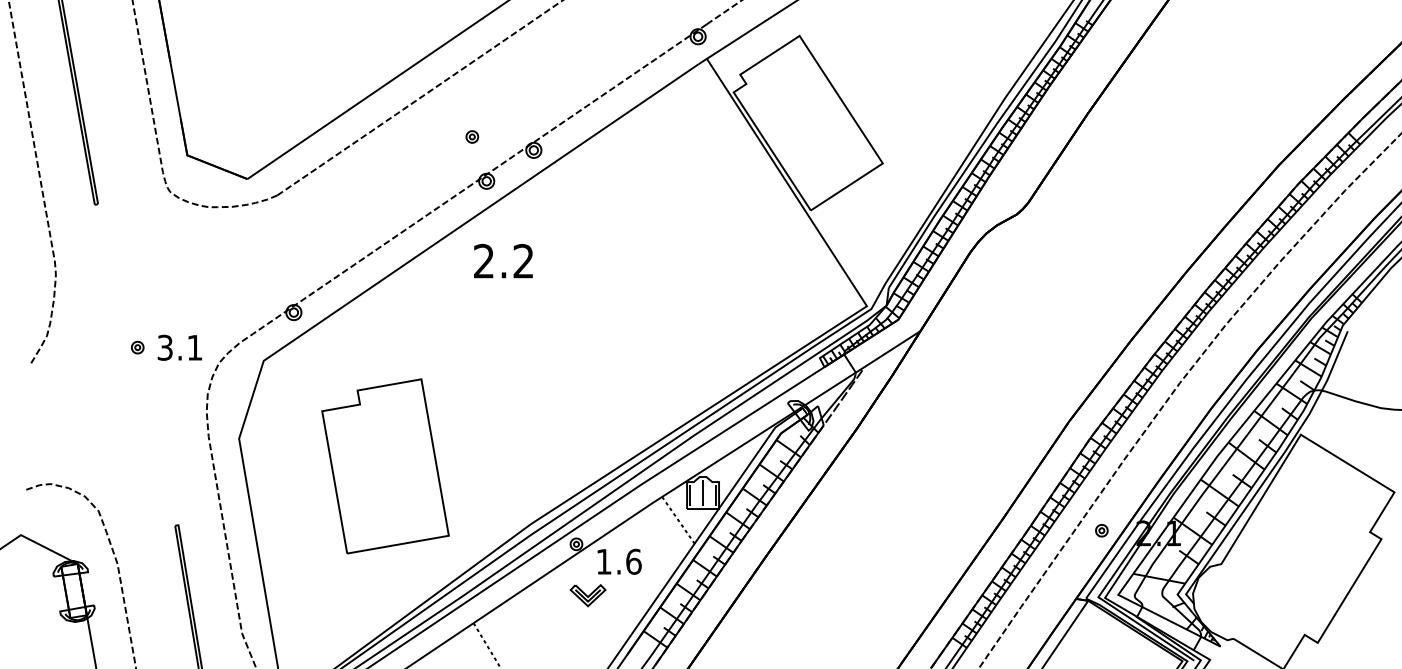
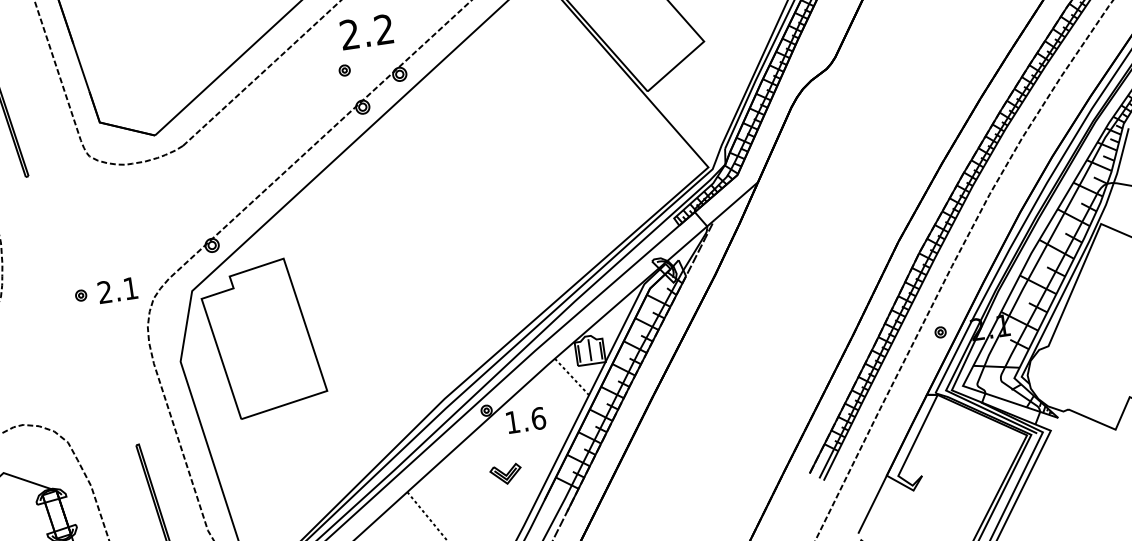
text: (503, 261) -> (366, 32), moved
text: (164, 347) -> (104, 292), 3.1 -> 2.1
part: (385, 466) -> (263, 338), moved
part: (587, 595) -> (505, 474), moved

